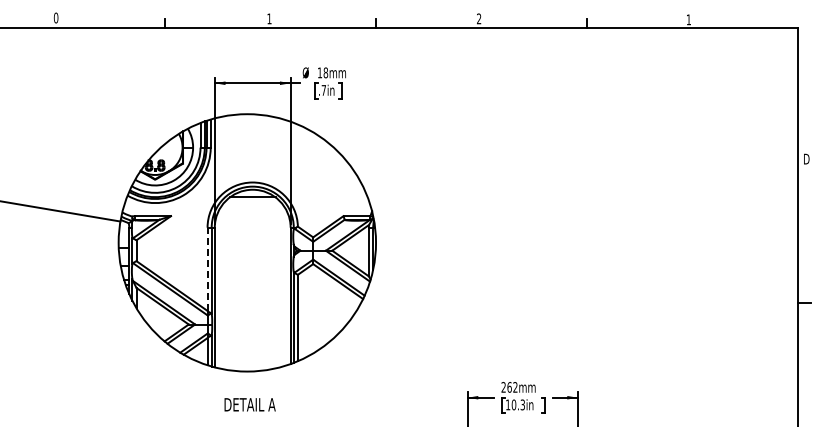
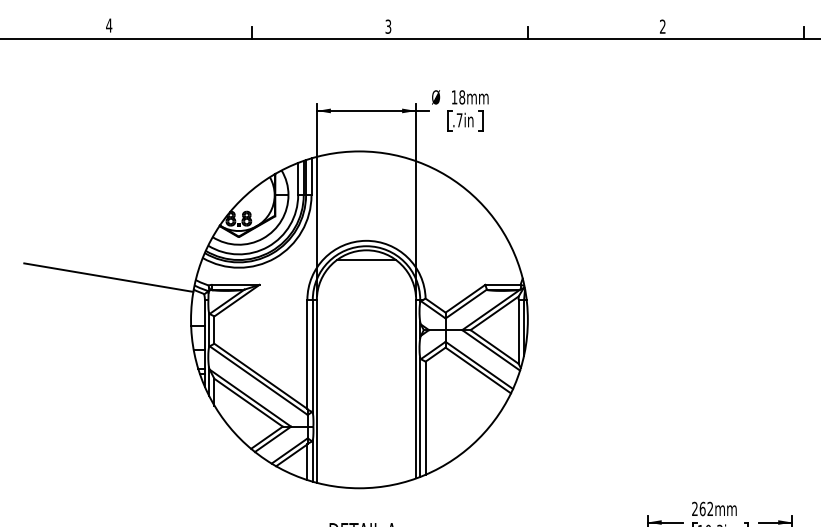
text: (55, 17) -> (108, 24), 0 -> 4
text: (269, 18) -> (388, 26), 1 -> 3
line: (207, 269) -> (307, 354), dashed -> solid

